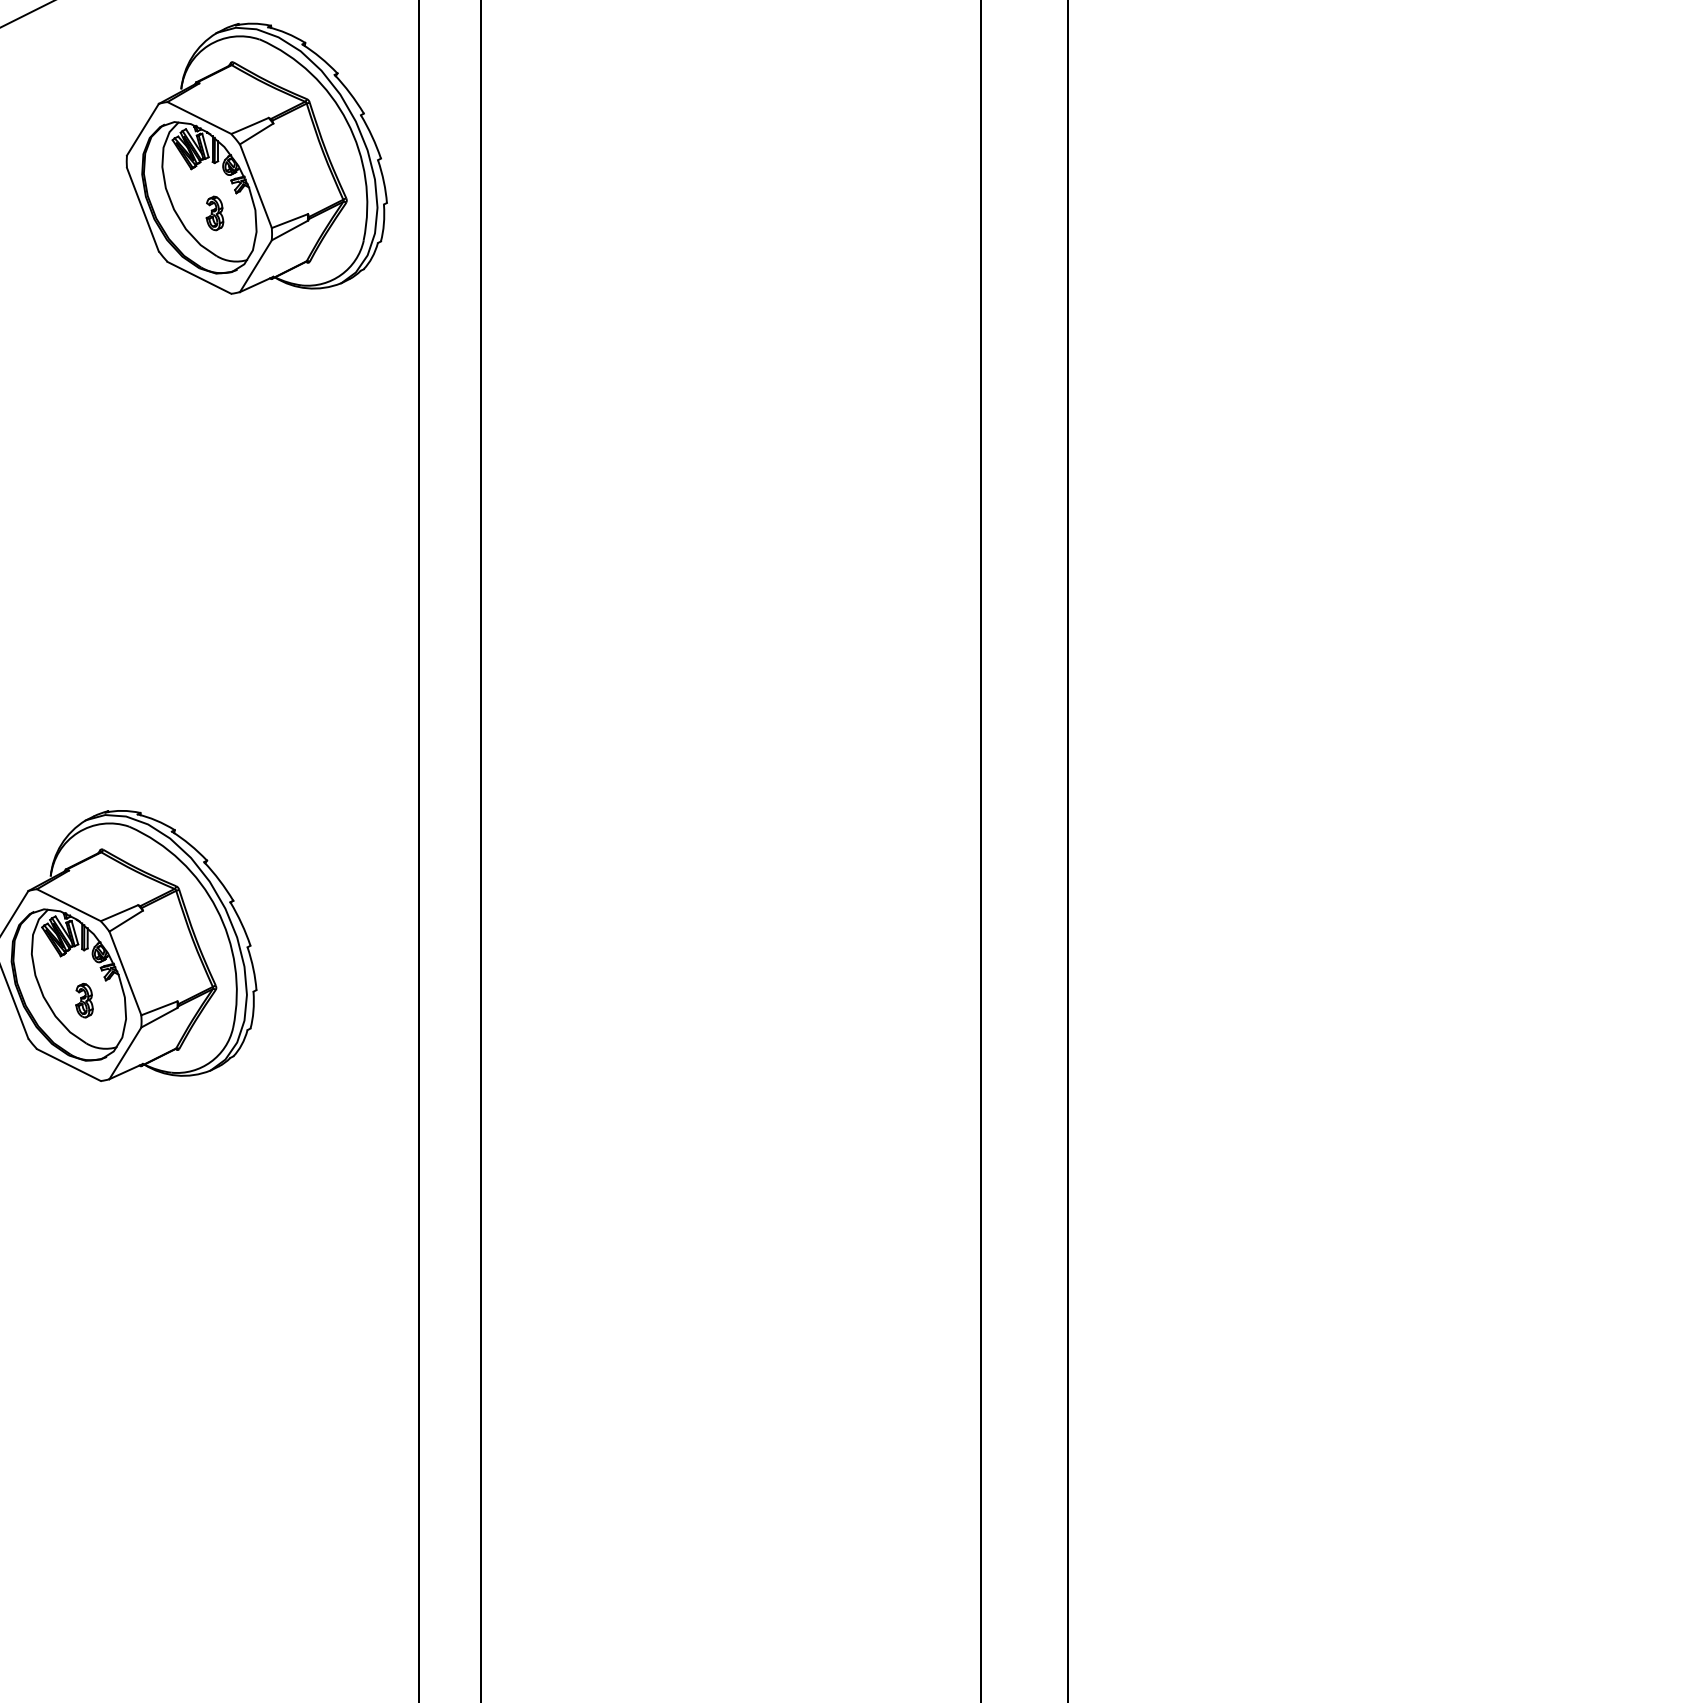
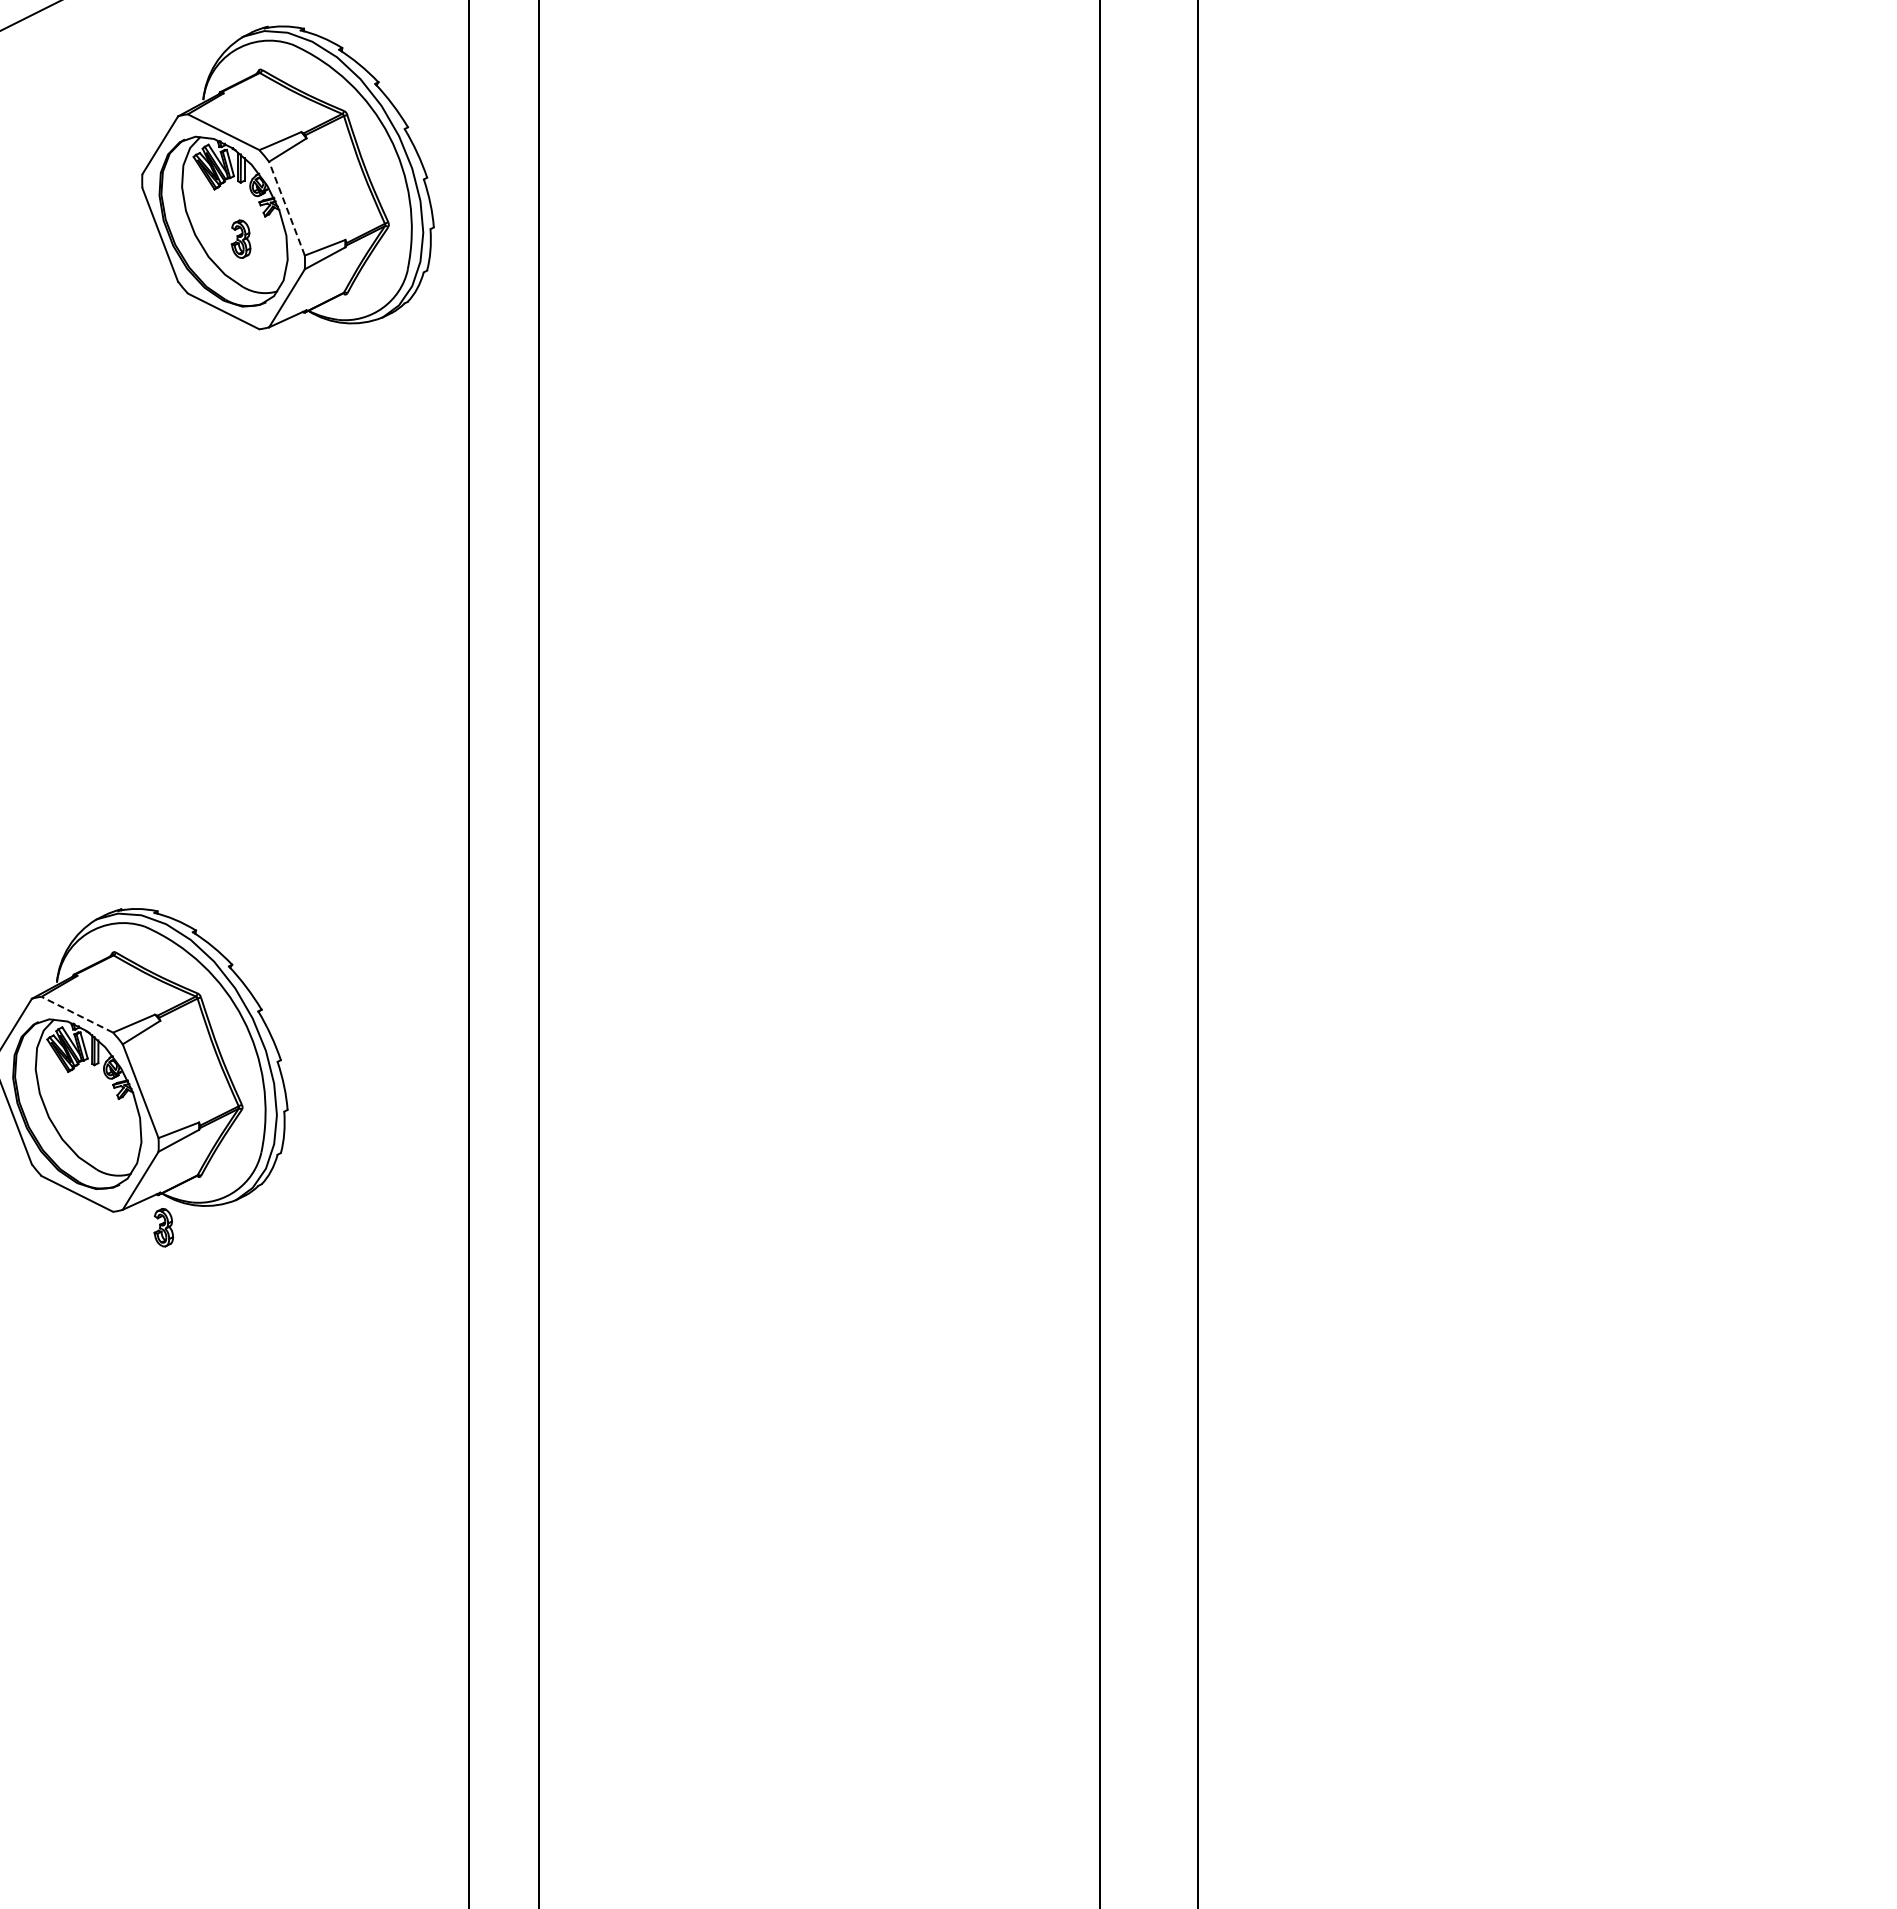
line: (255, 186) -> (286, 208), solid -> dashed
line: (68, 905) -> (76, 1014), solid -> dashed
part: (84, 1000) -> (163, 1227), moved

